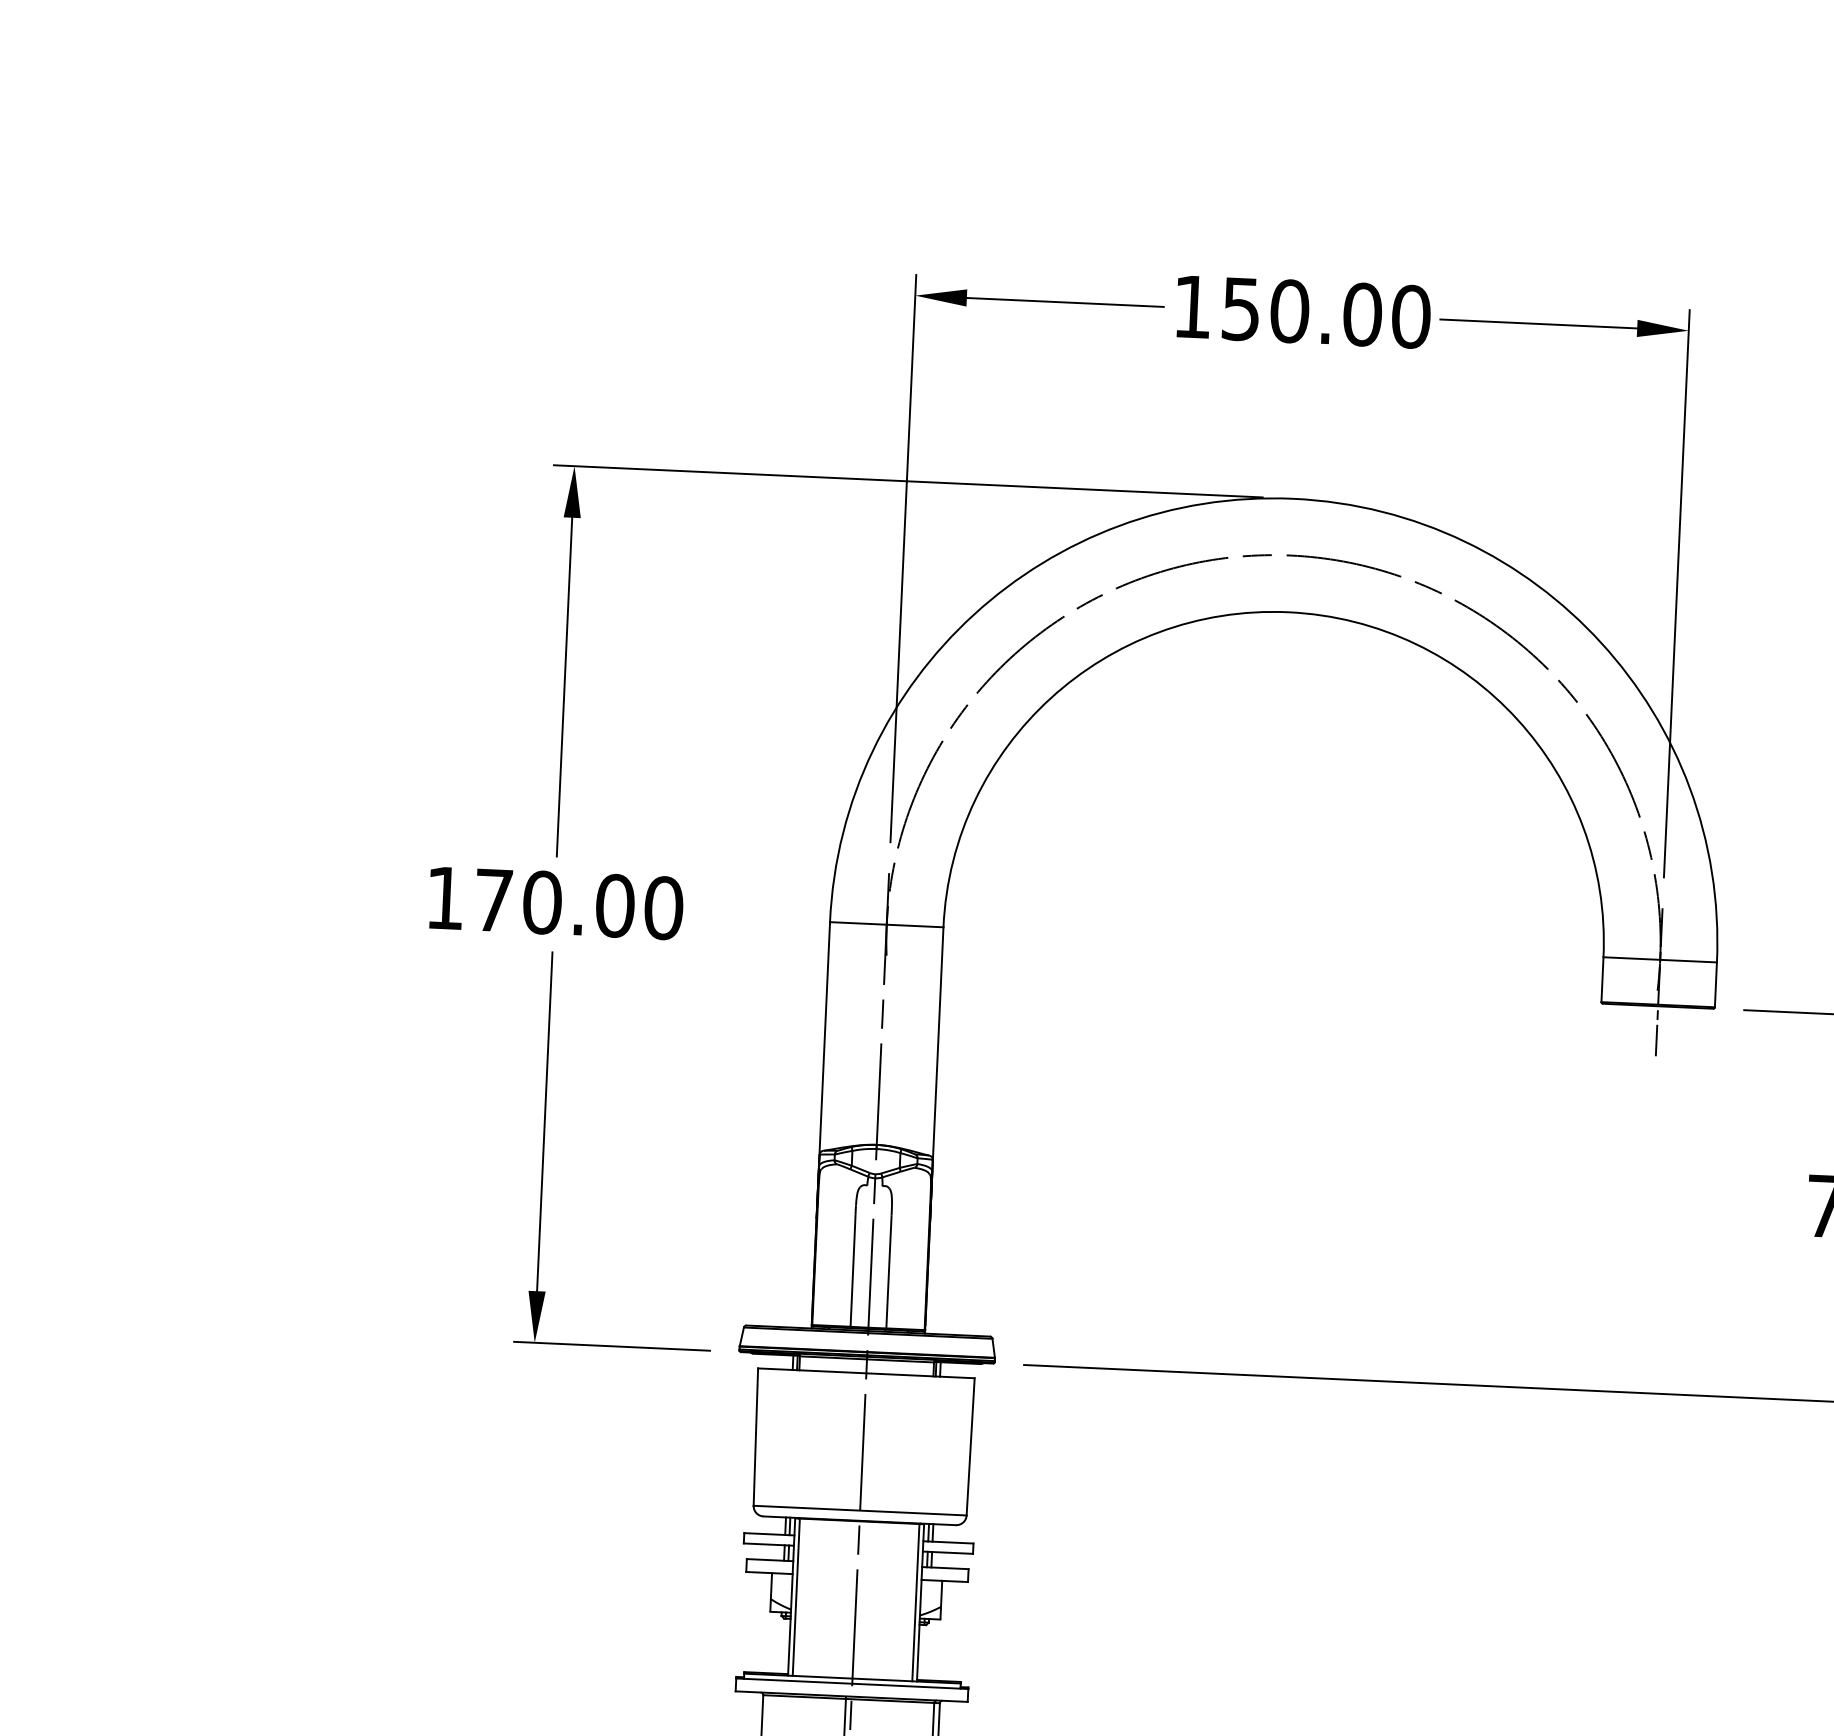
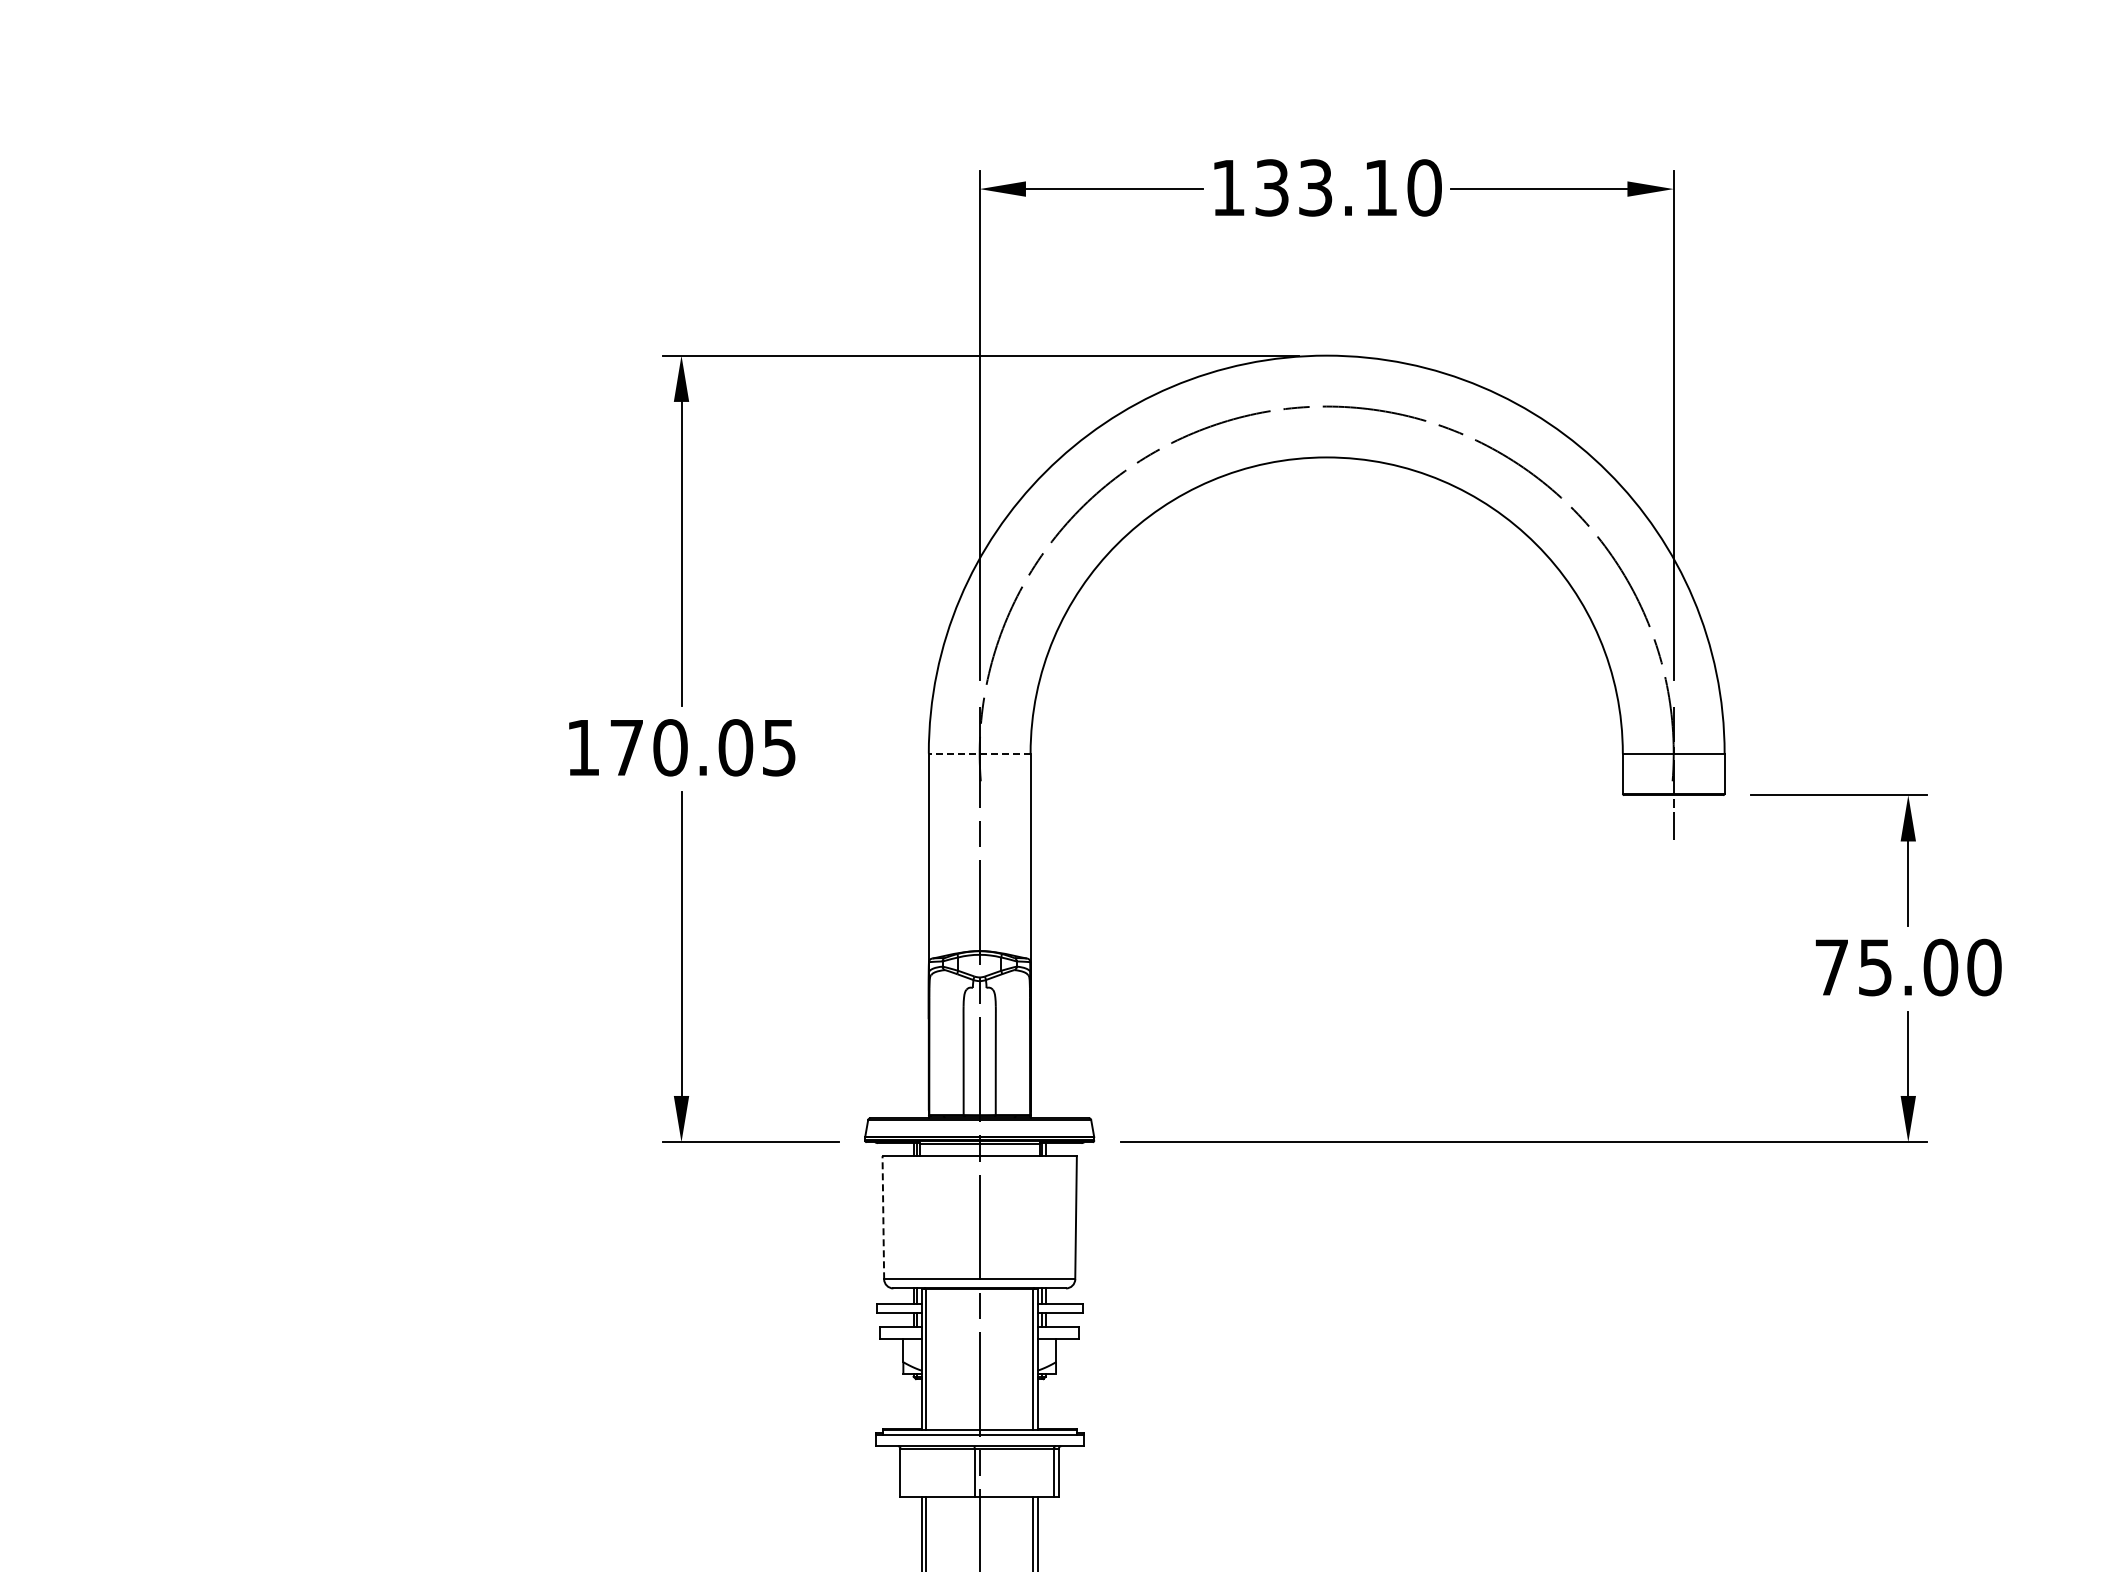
text: (1303, 311) -> (1327, 187), 150.00 -> 133.10
text: (663, 907) -> (779, 747), 170.00 -> 170.05
line: (886, 924) -> (979, 753), solid -> dashed
line: (756, 1436) -> (883, 1217), solid -> dashed

